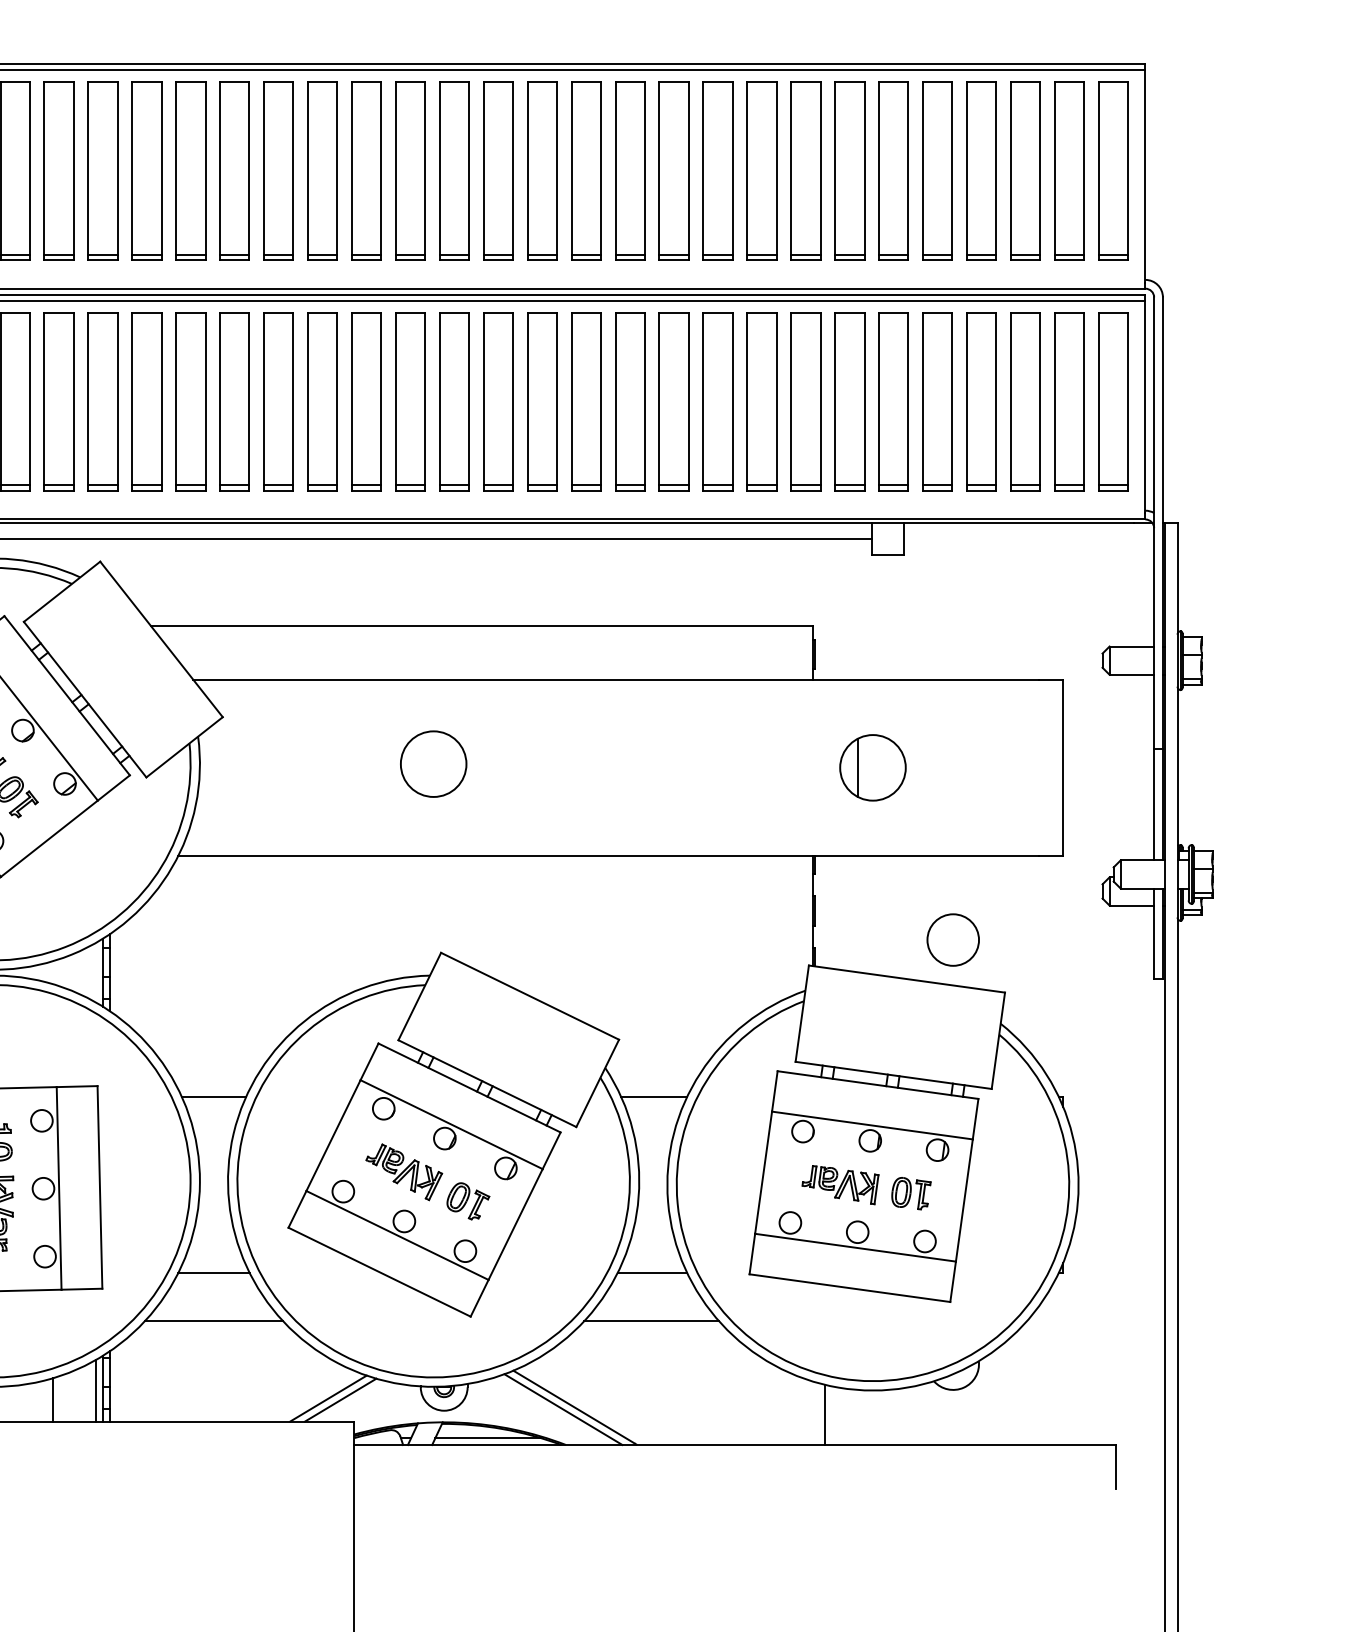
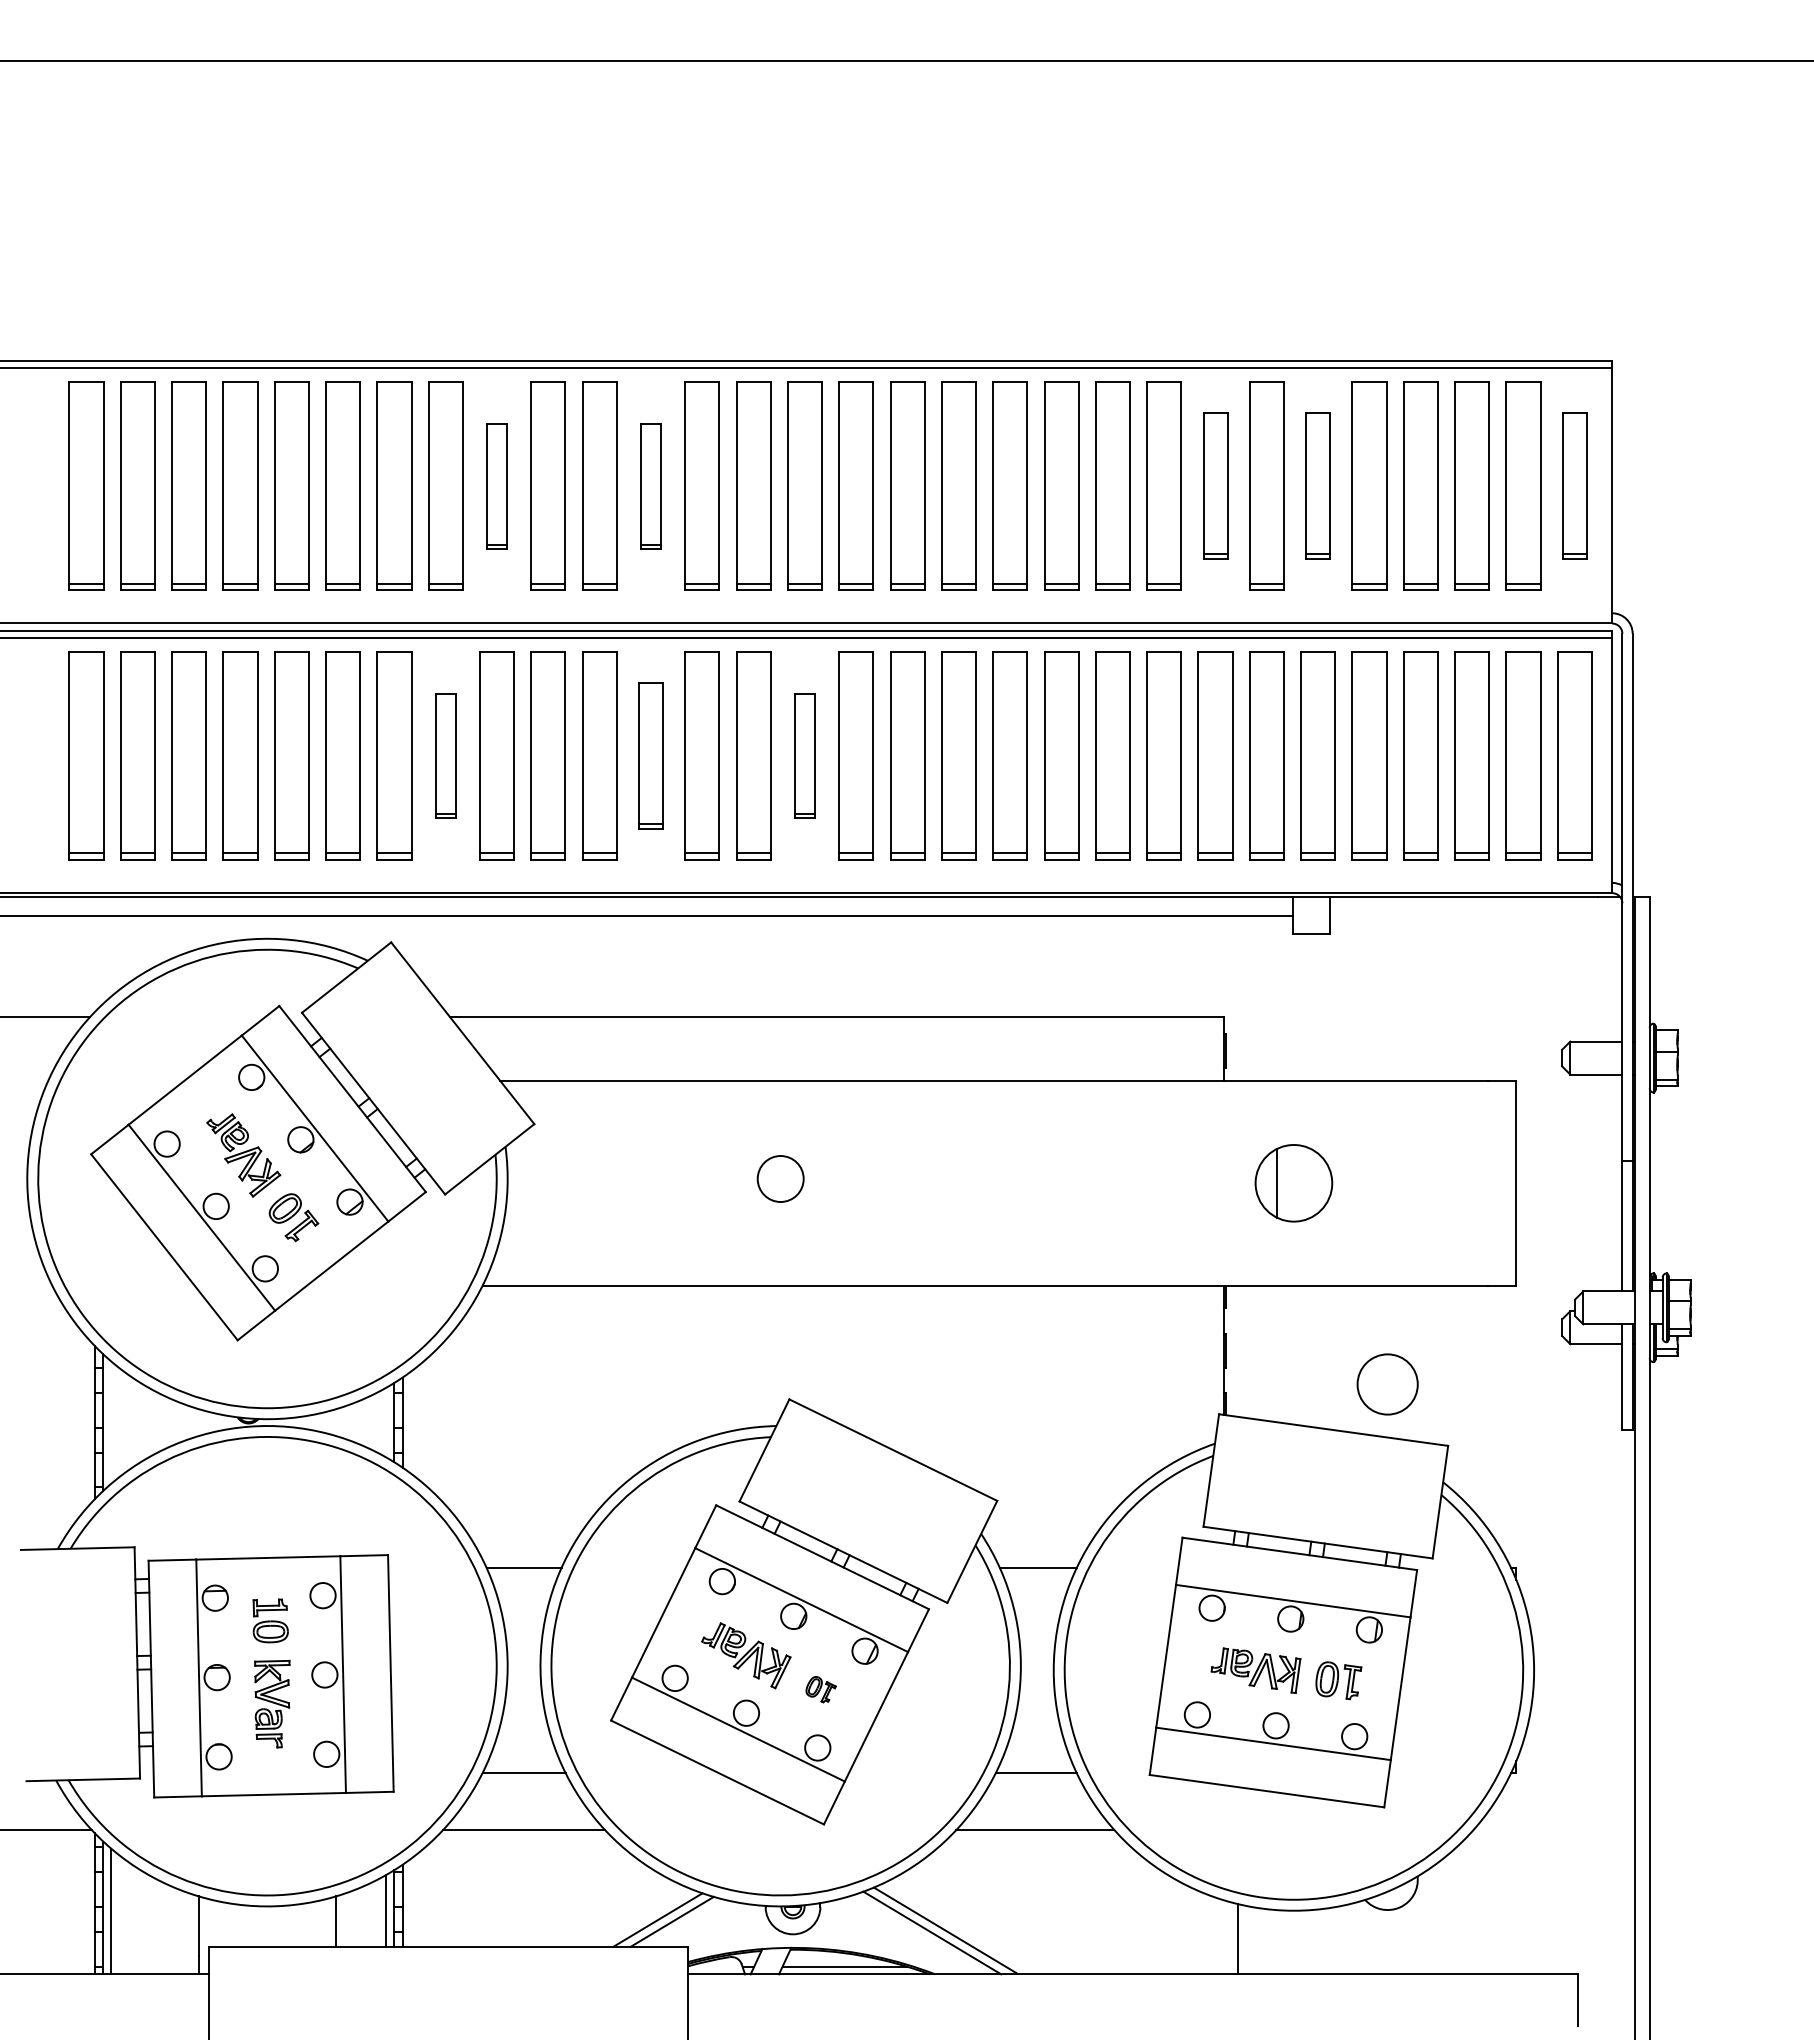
part: (190, 170) -> (496, 485), size x0.6
part: (322, 170) -> (650, 485), size x0.6
part: (805, 170) -> (1215, 485), size x0.7
part: (893, 170) -> (1317, 485), size x0.7
part: (1113, 170) -> (1574, 485), size x0.7
part: (146, 401) -> (445, 755), size x0.6
part: (322, 401) -> (650, 755), size x0.7
part: (454, 401) -> (804, 755), size x0.6
circle: (433, 763) -> (780, 1178), size x0.6
part: (467, 1201) -> (820, 1689), size x0.6

